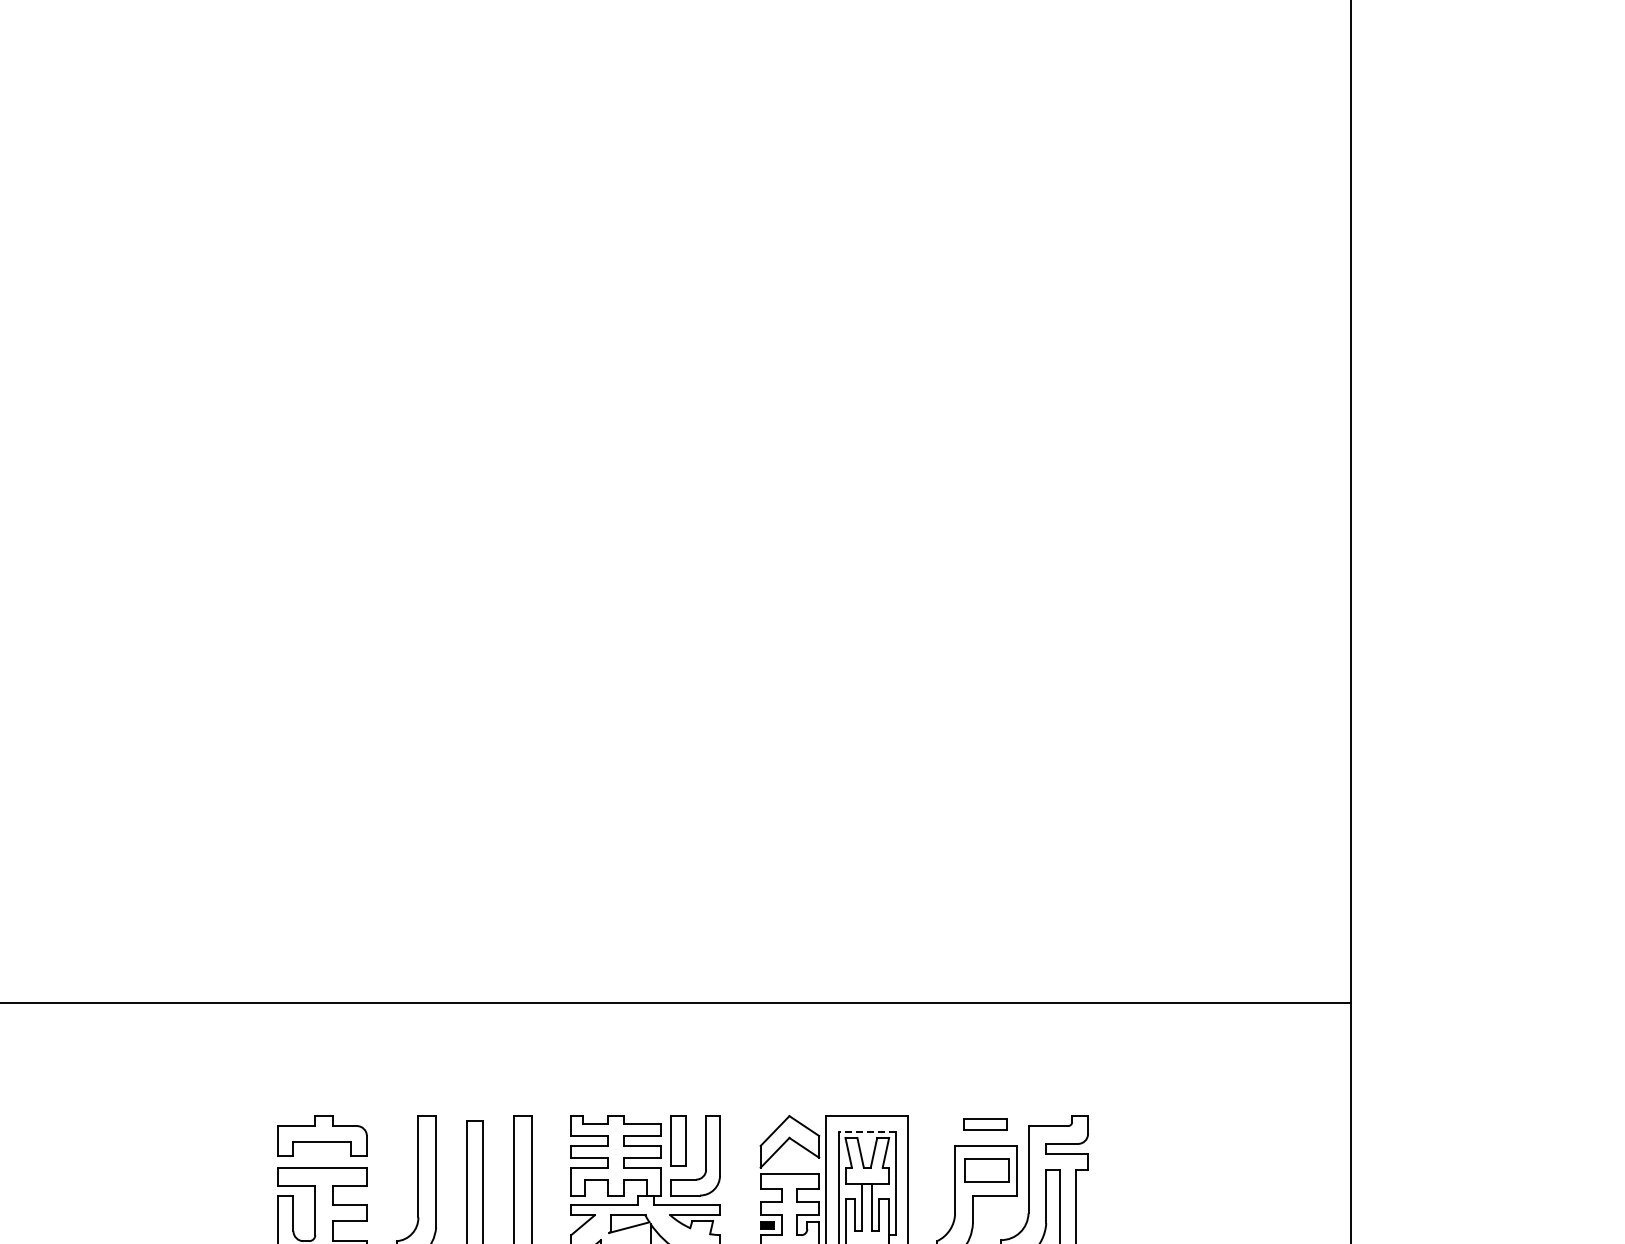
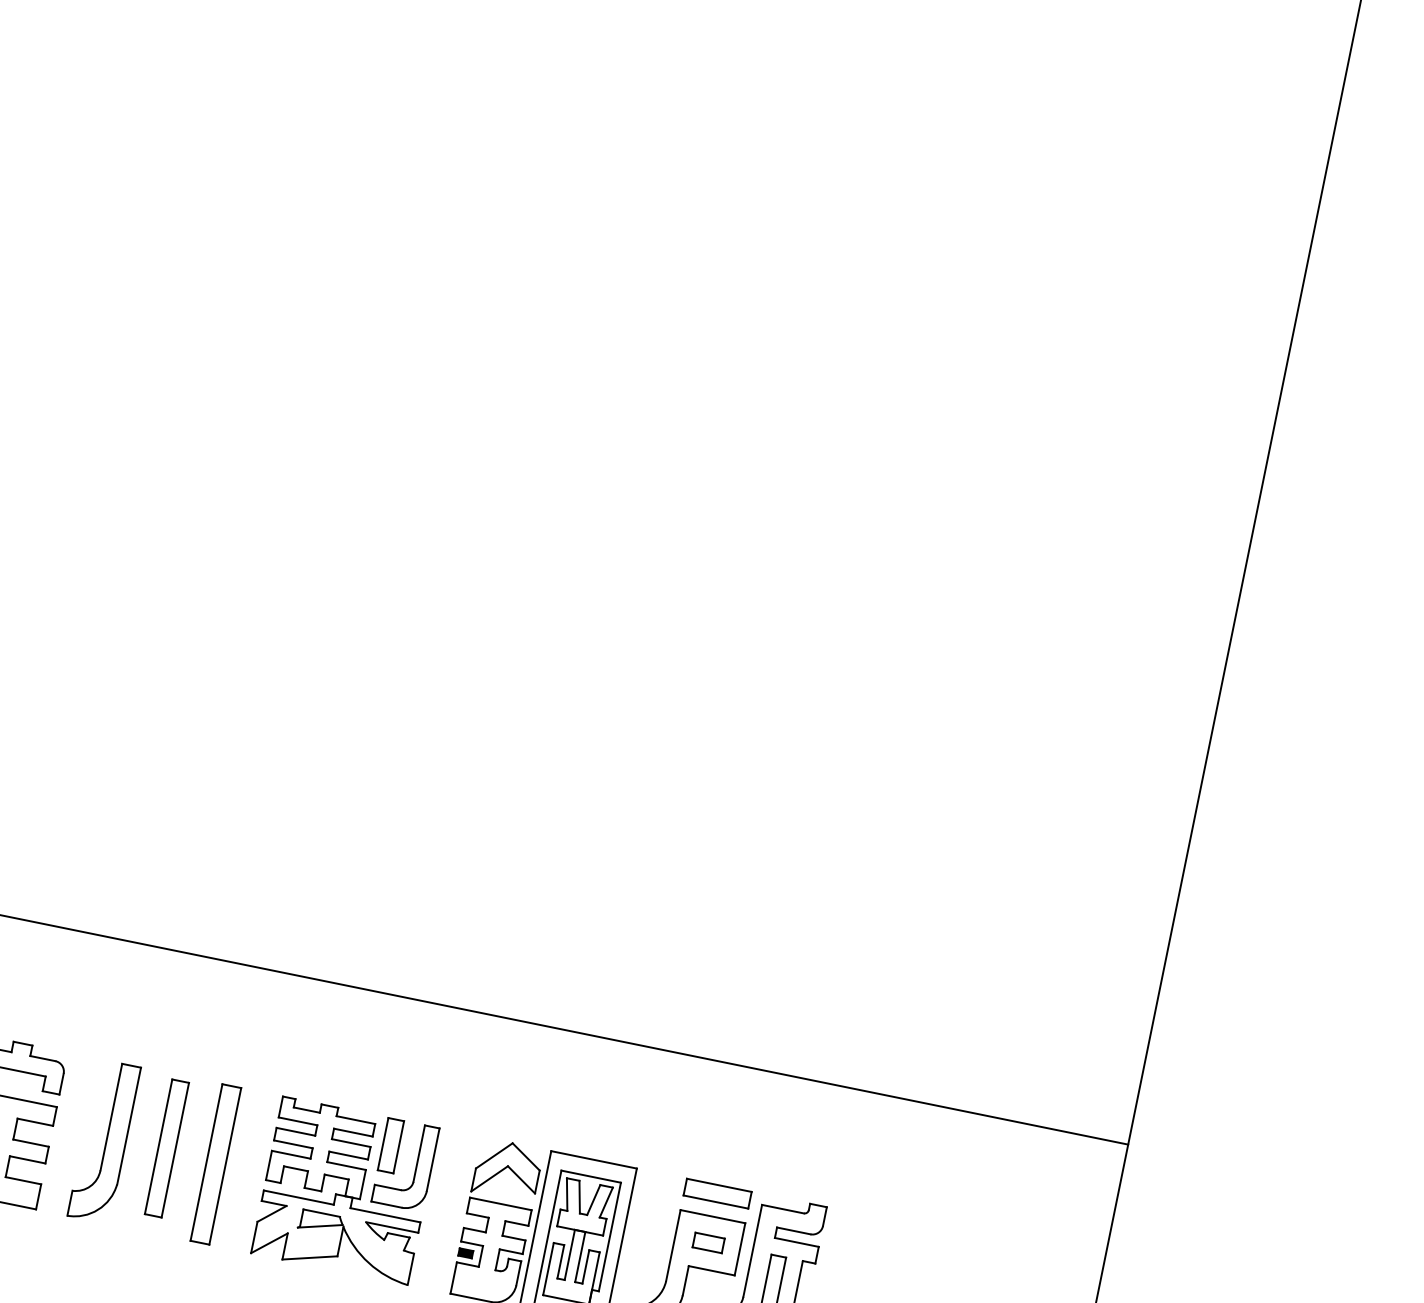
part: (985, 1123) -> (717, 1193), size x1.43
line: (866, 1132) -> (590, 1176), dashed -> solid
part: (986, 1170) -> (708, 1242), size x0.62

